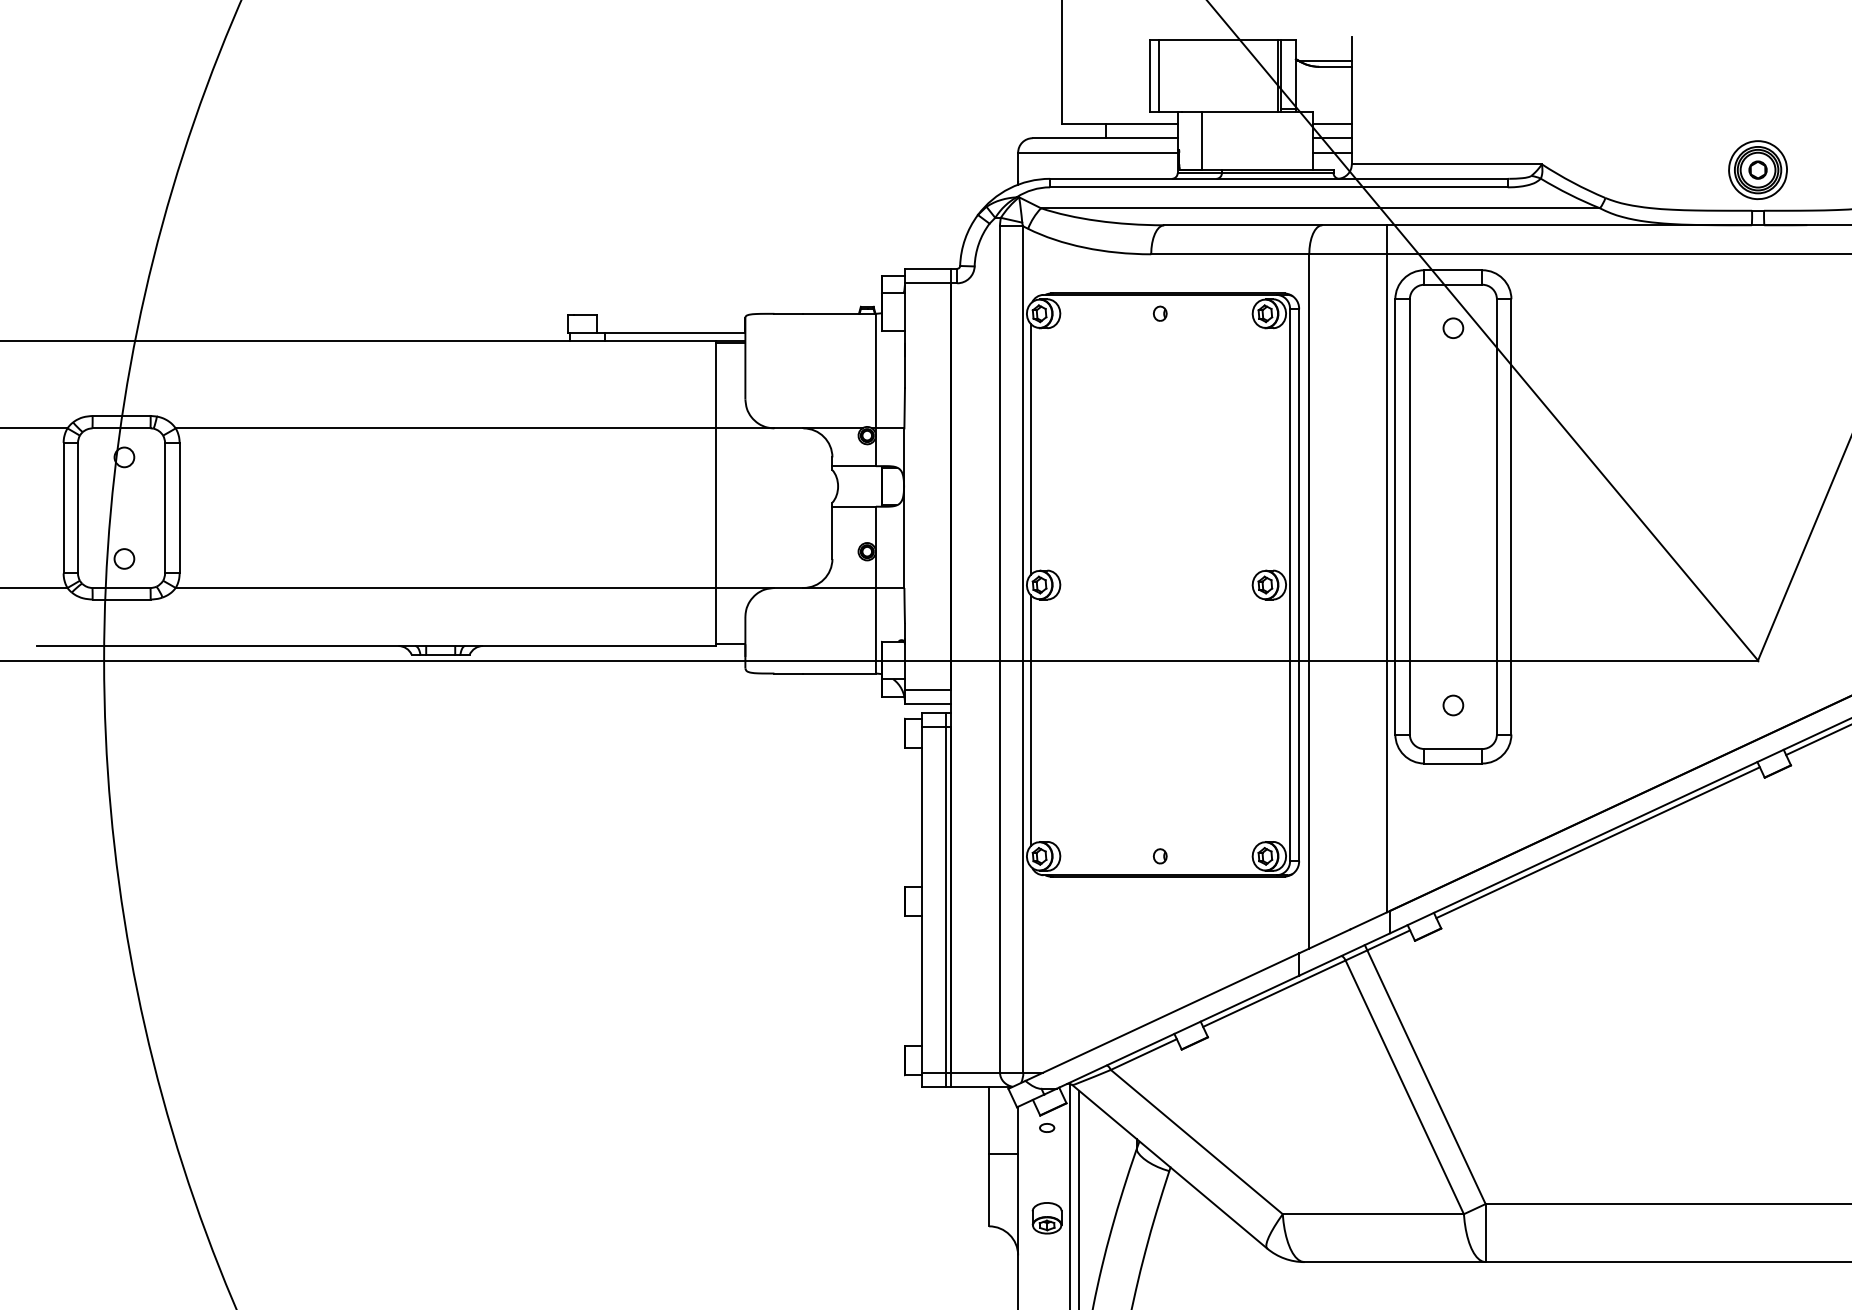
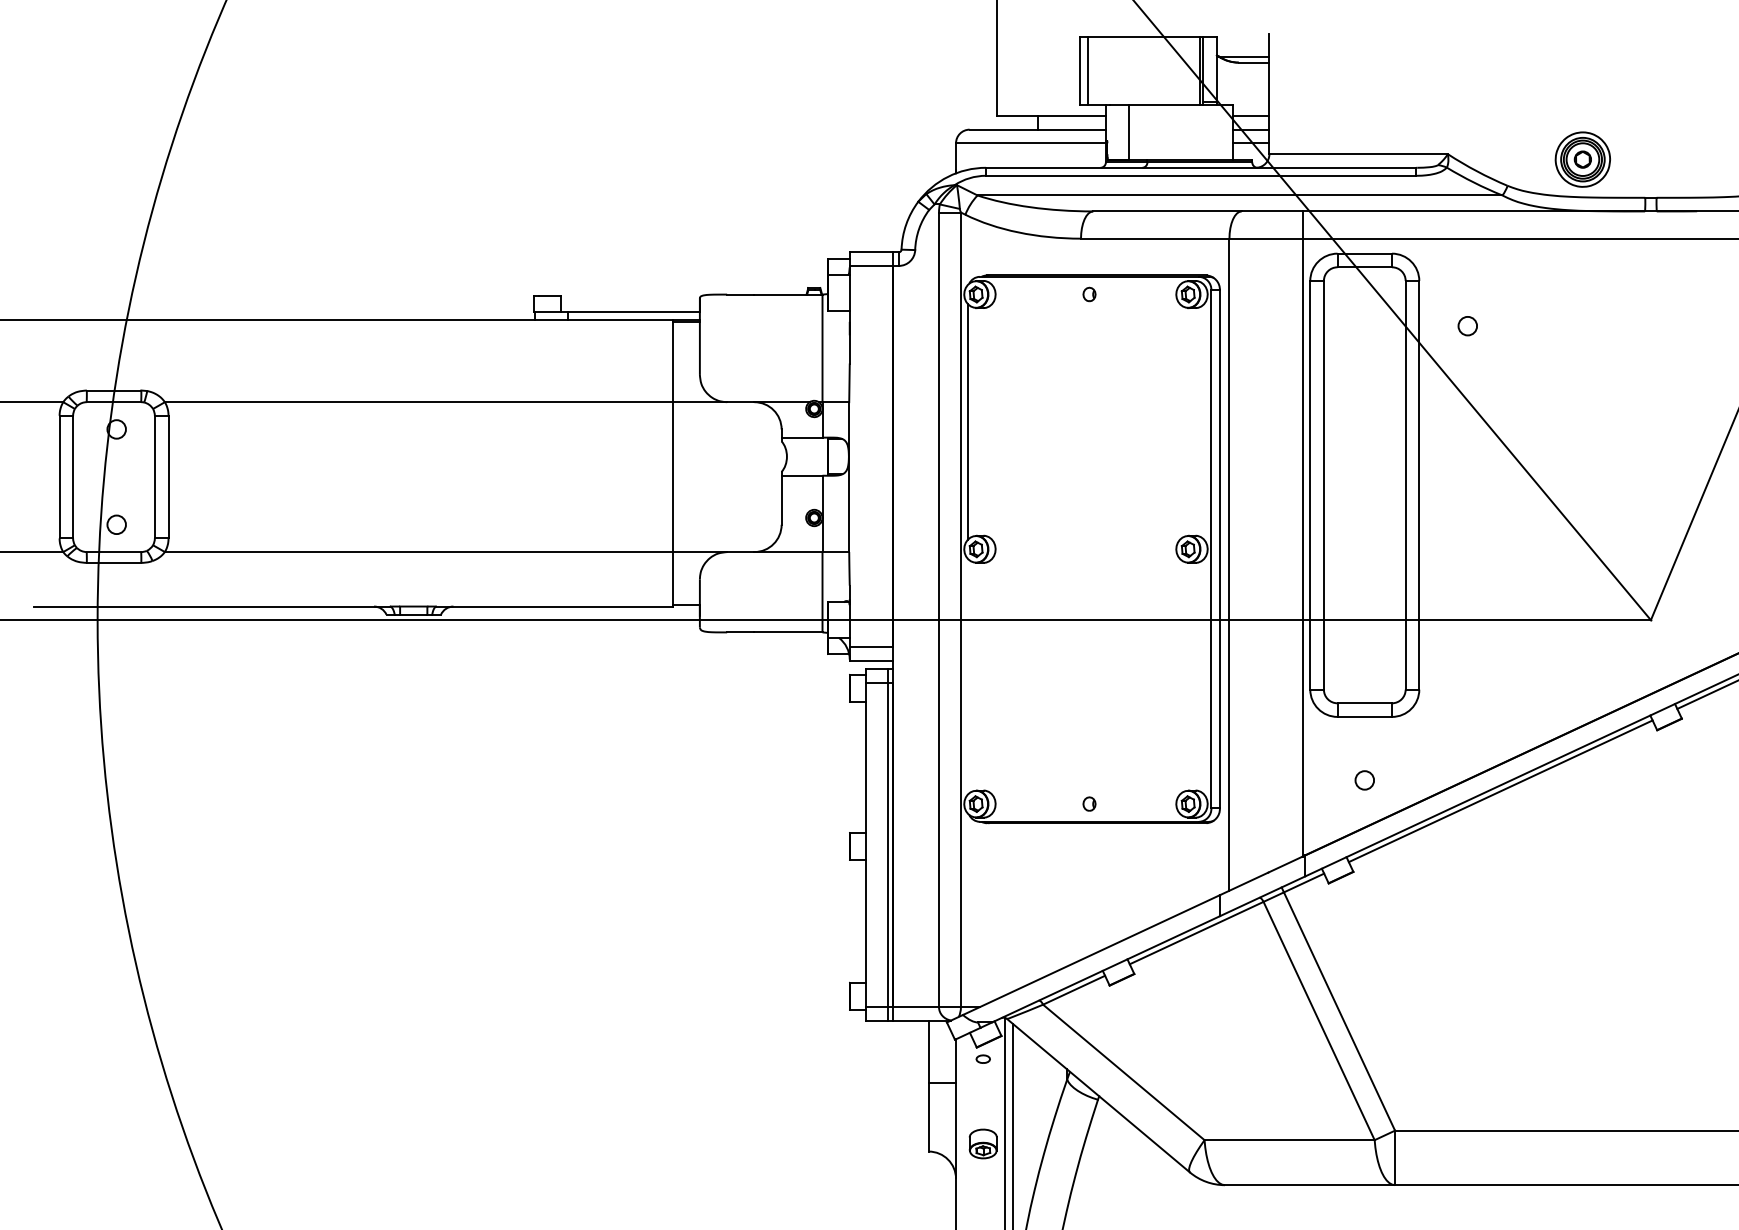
part: (1757, 169) -> (1582, 159), moved
circle: (1453, 328) -> (1467, 326), moved
circle: (1453, 705) -> (1364, 780), moved
line: (1030, 720) -> (967, 676), removed

